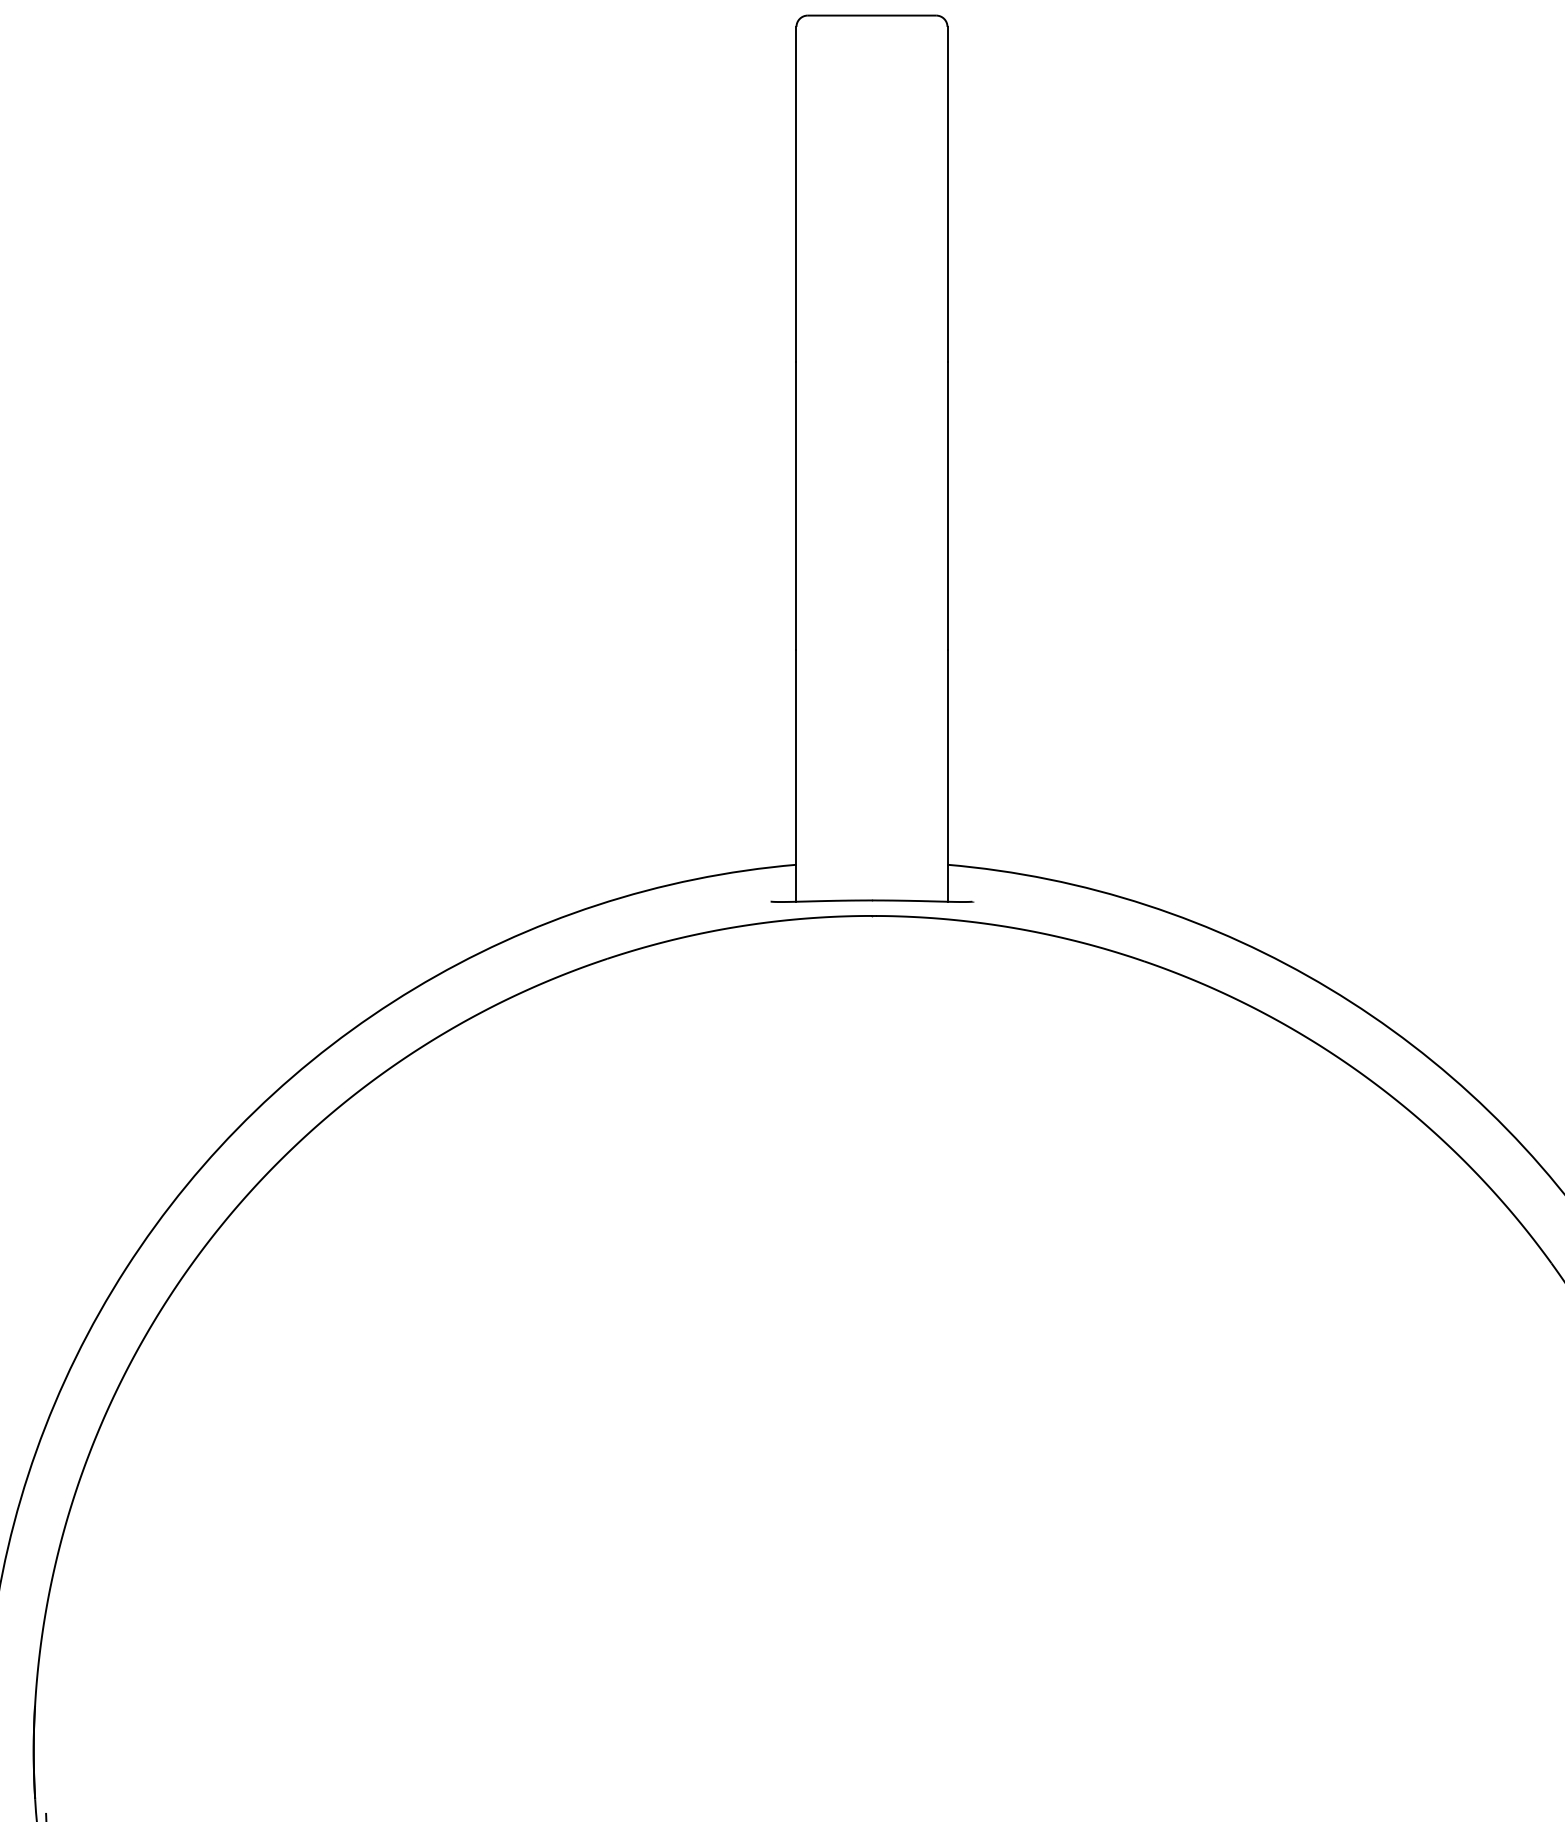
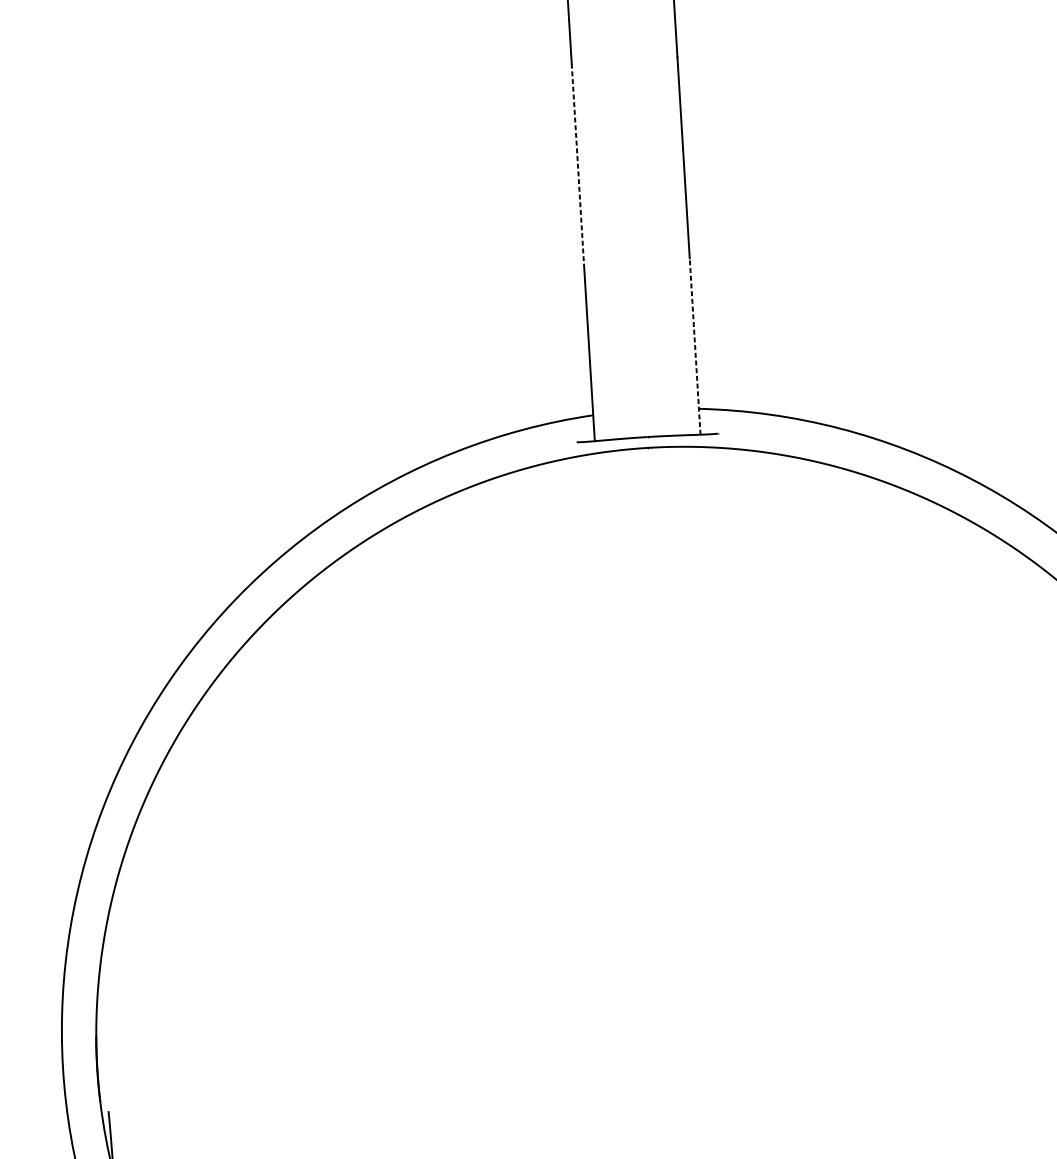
line: (796, 506) -> (577, 164), solid -> dashed
line: (947, 775) -> (695, 346), solid -> dashed

